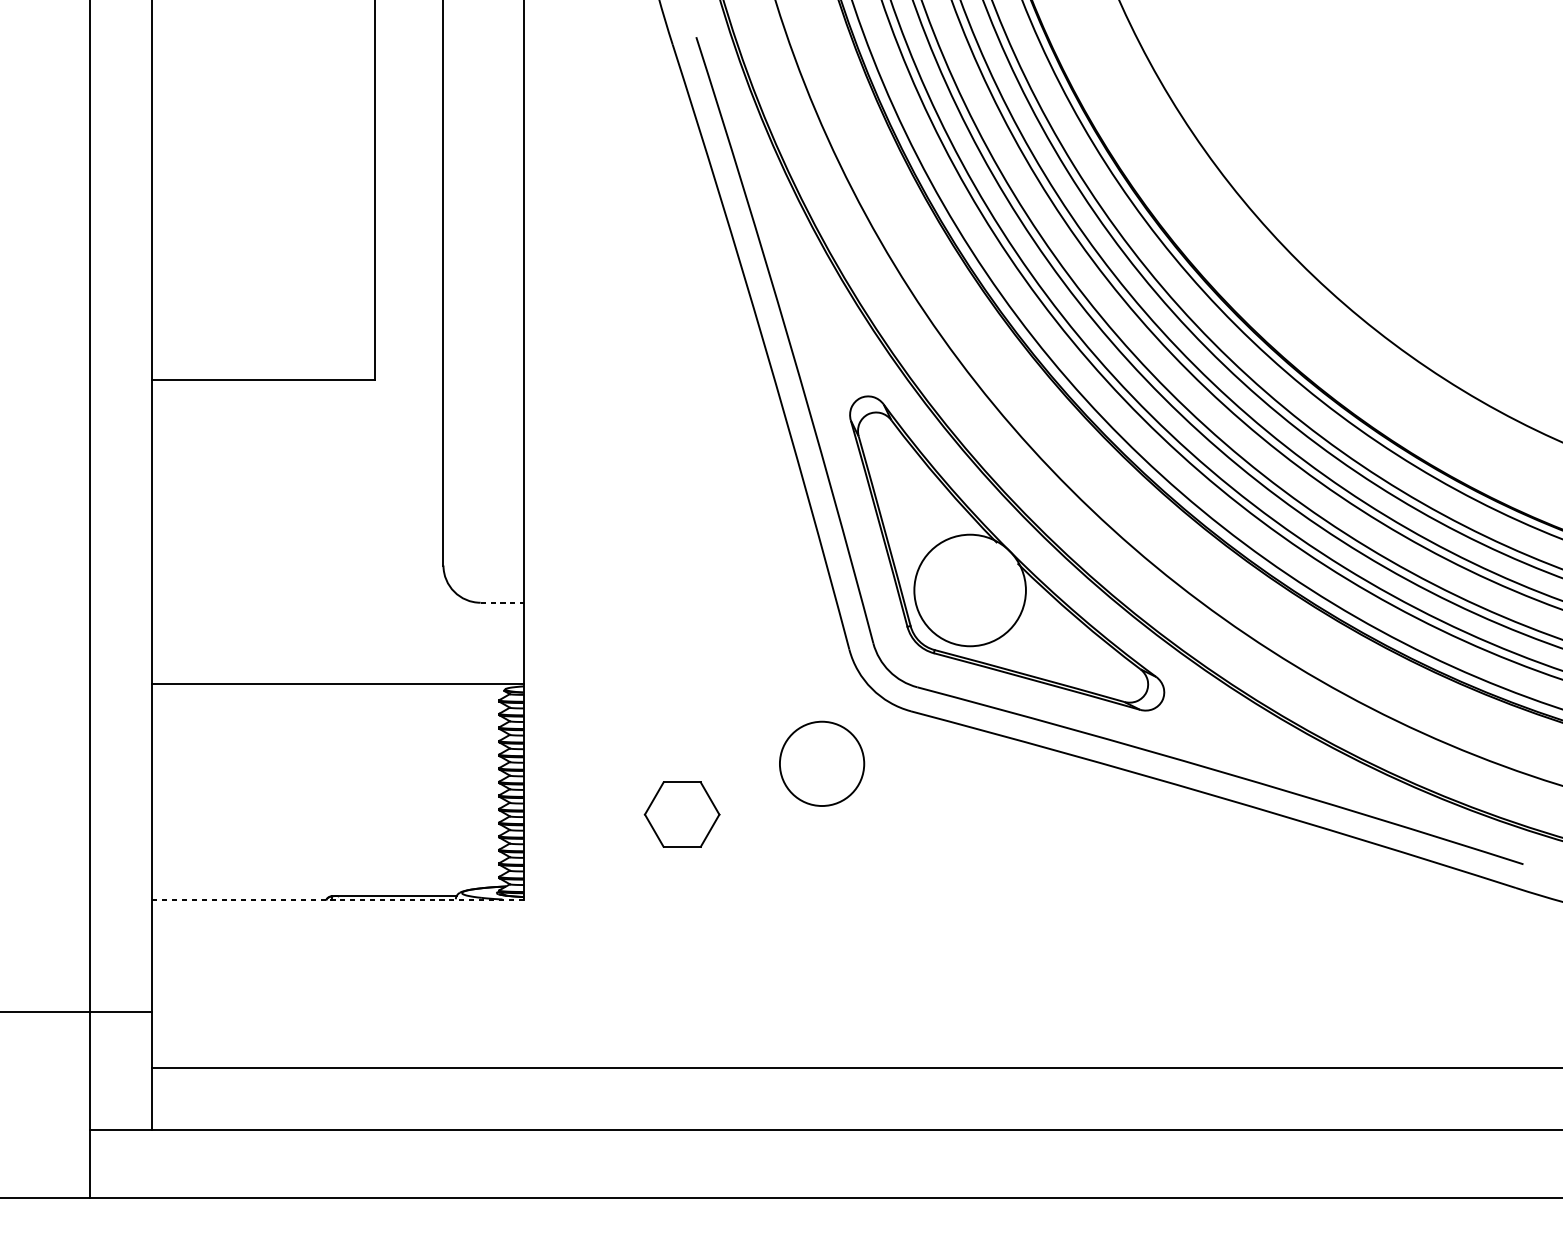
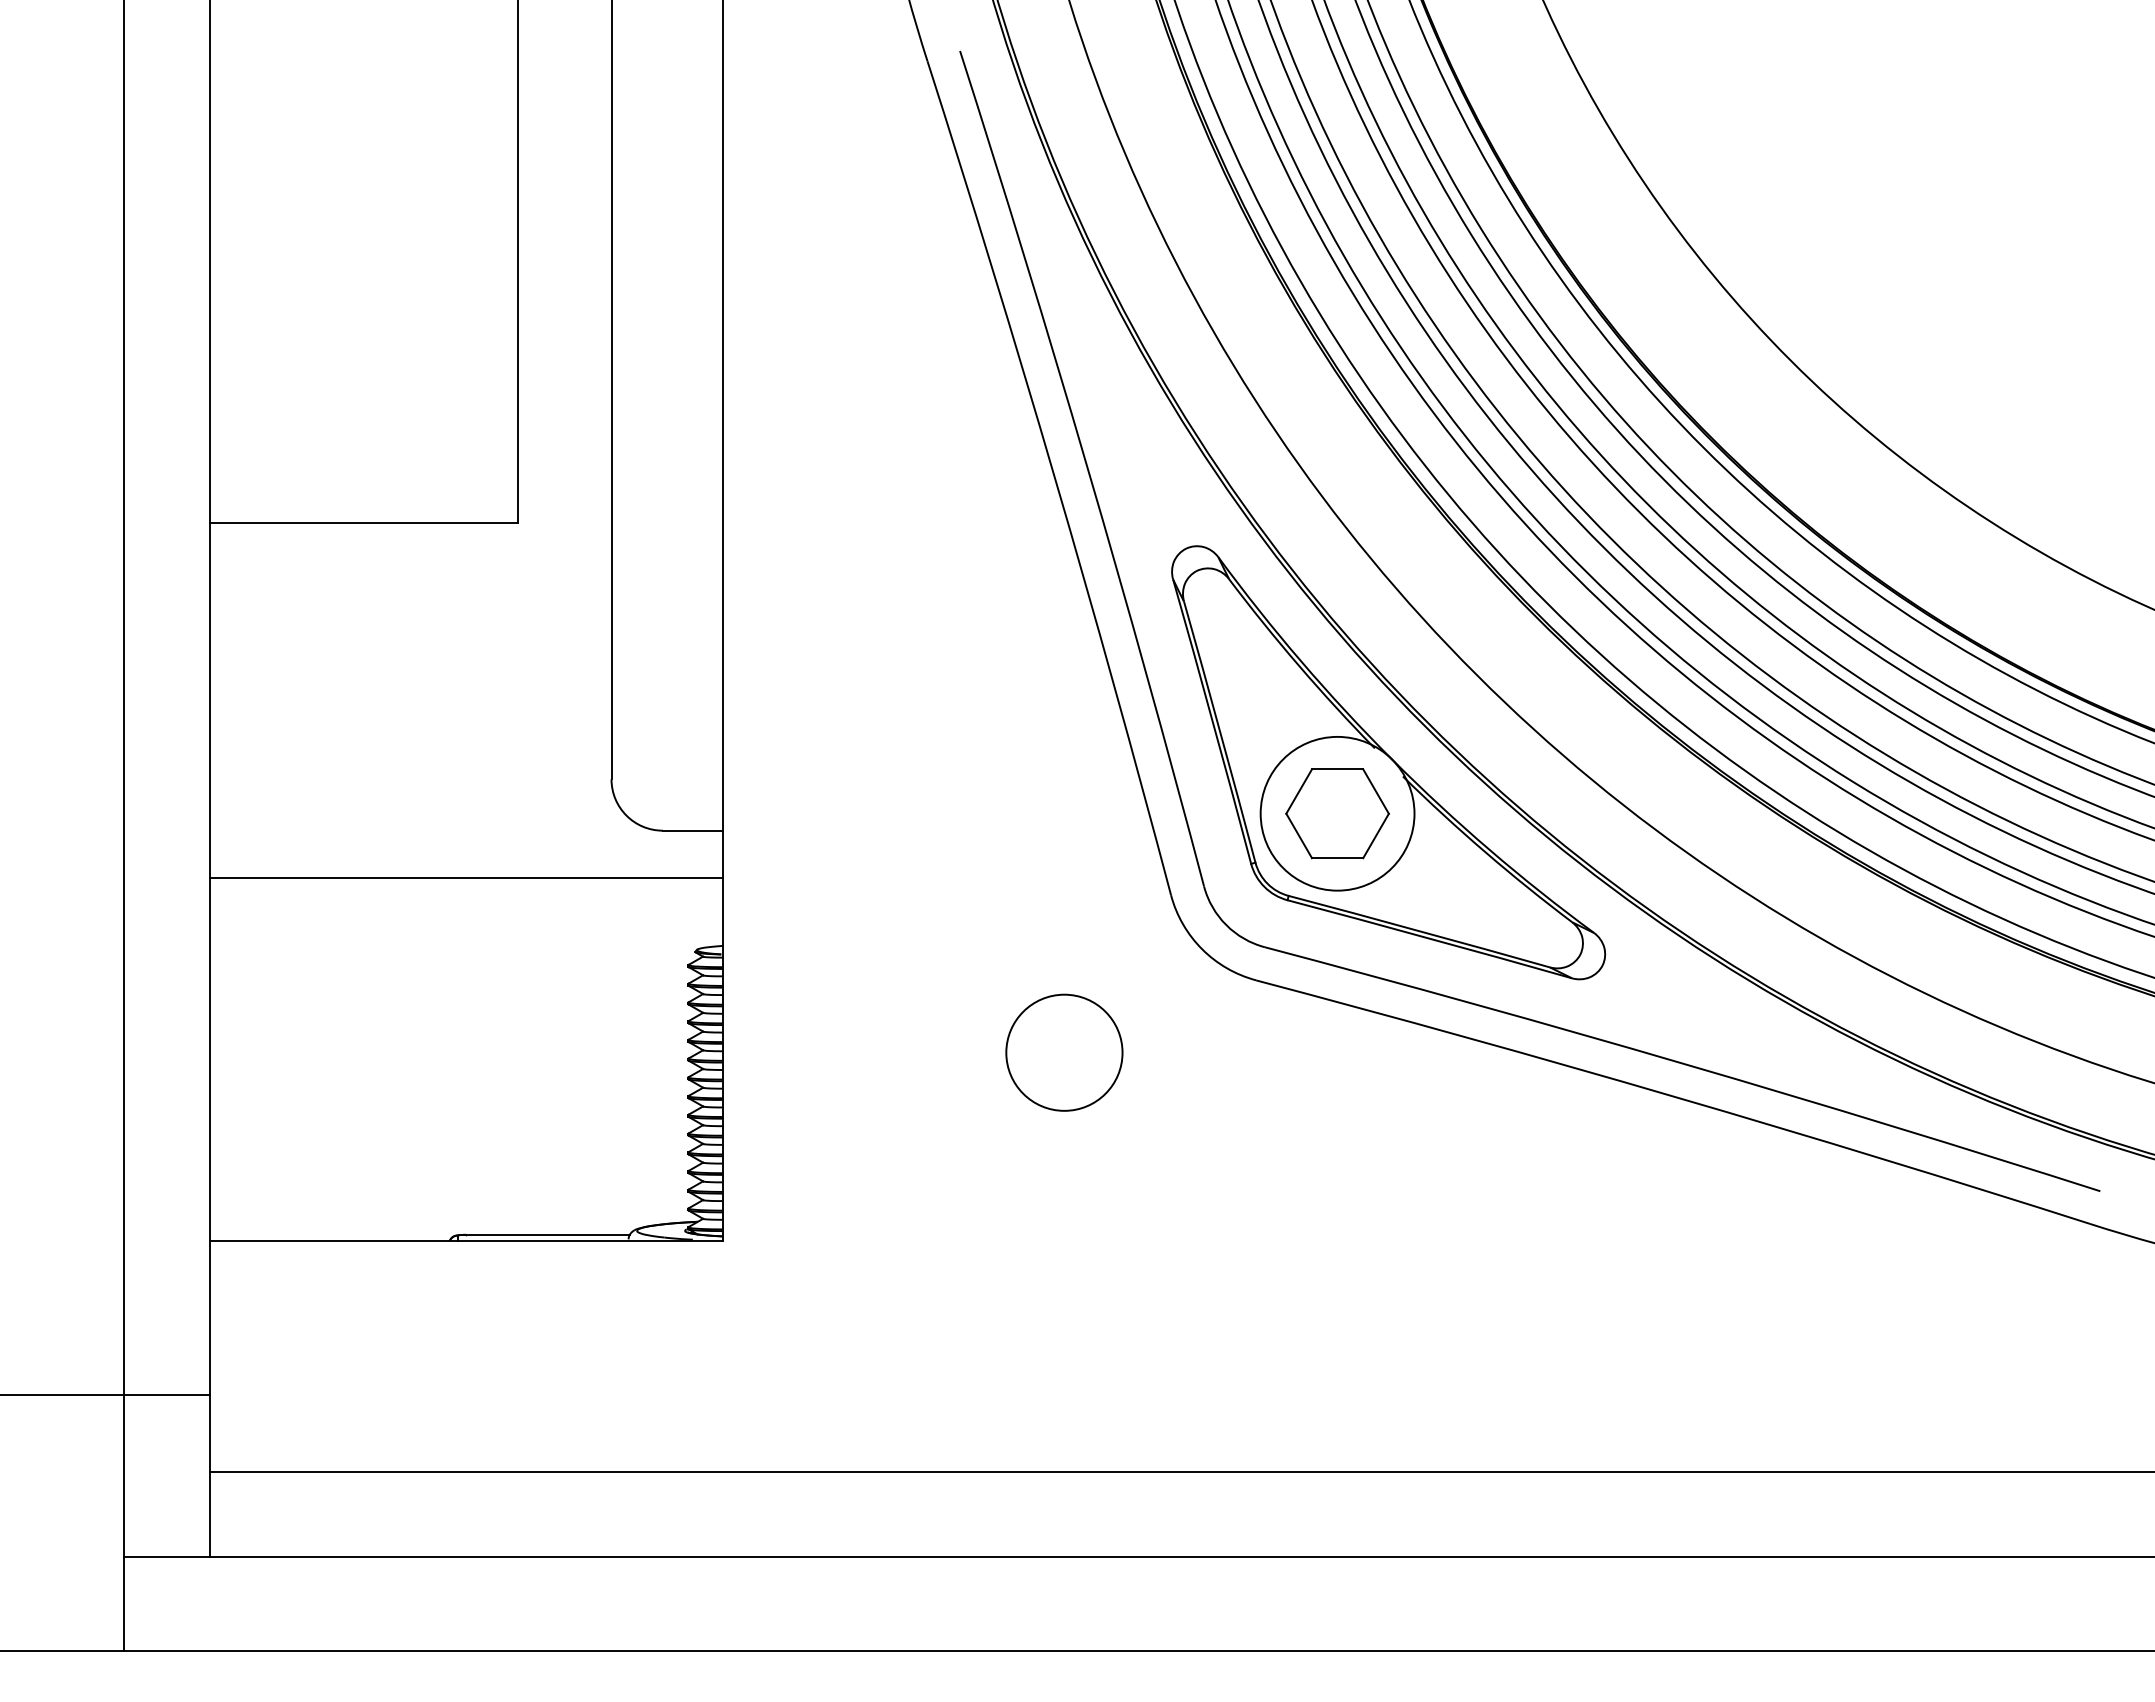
line: (502, 602) -> (692, 830), dashed -> solid
line: (337, 683) -> (465, 877), moved
part: (822, 763) -> (1064, 1052), moved
part: (682, 814) -> (1337, 813), moved
line: (338, 900) -> (466, 1240), dashed -> solid

